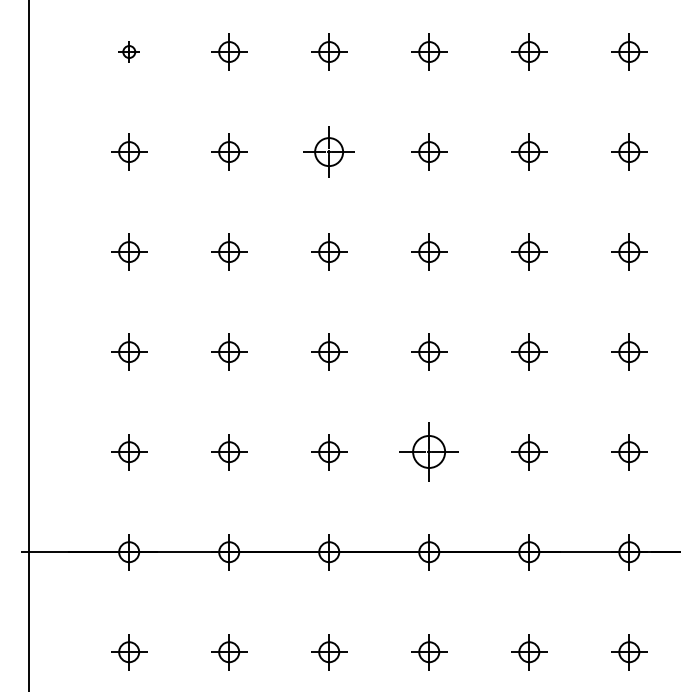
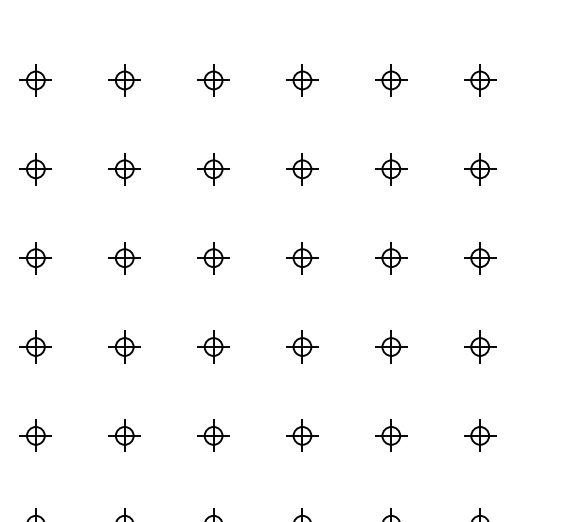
part: (129, 51) -> (36, 79), size x1.67
part: (329, 151) -> (213, 168), size x0.71
part: (429, 452) -> (302, 436), size x0.62

